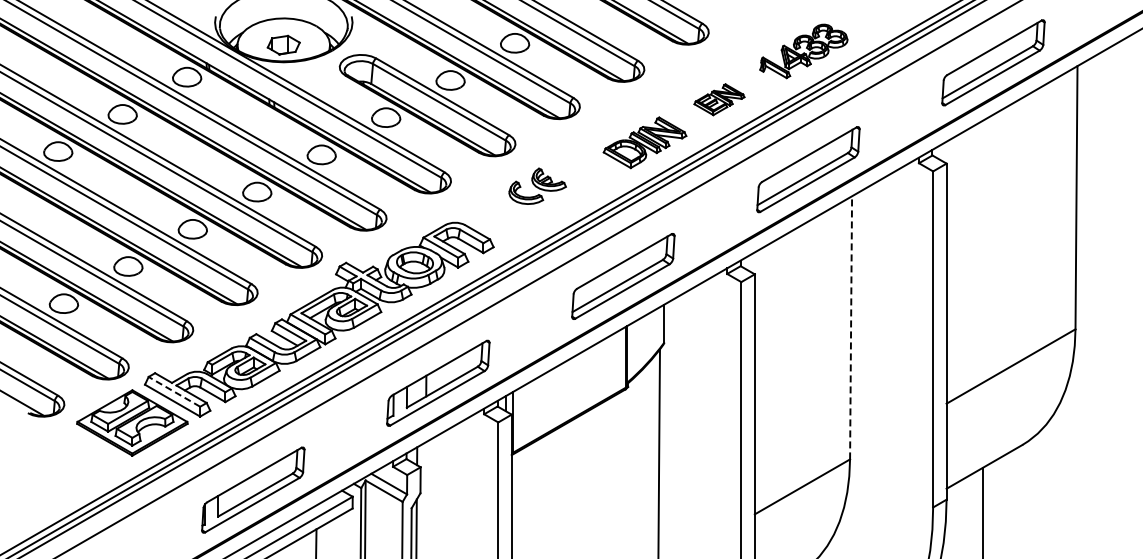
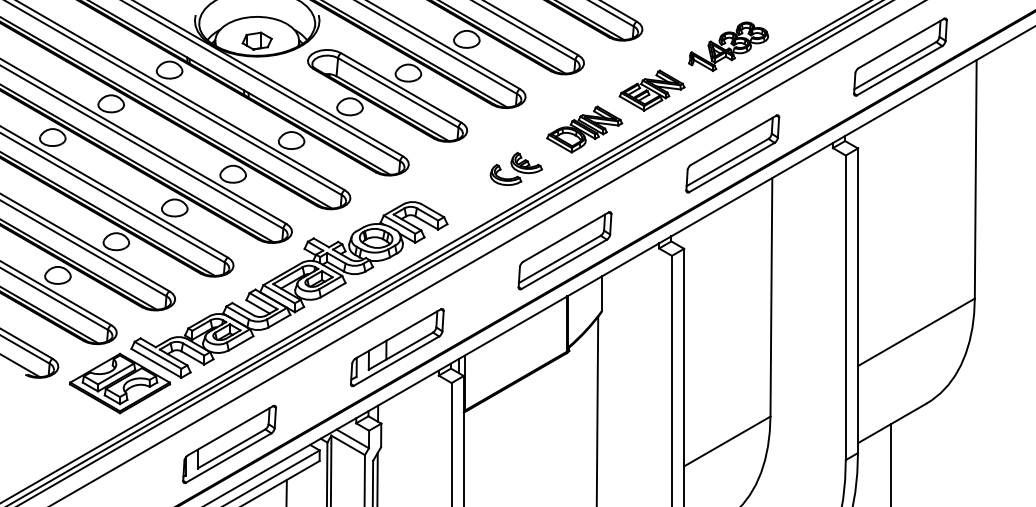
part: (719, 99) -> (652, 90), size x1.43
part: (537, 185) -> (516, 168), moved
line: (851, 327) -> (771, 297), dashed -> solid
line: (174, 391) -> (158, 355), dashed -> solid

